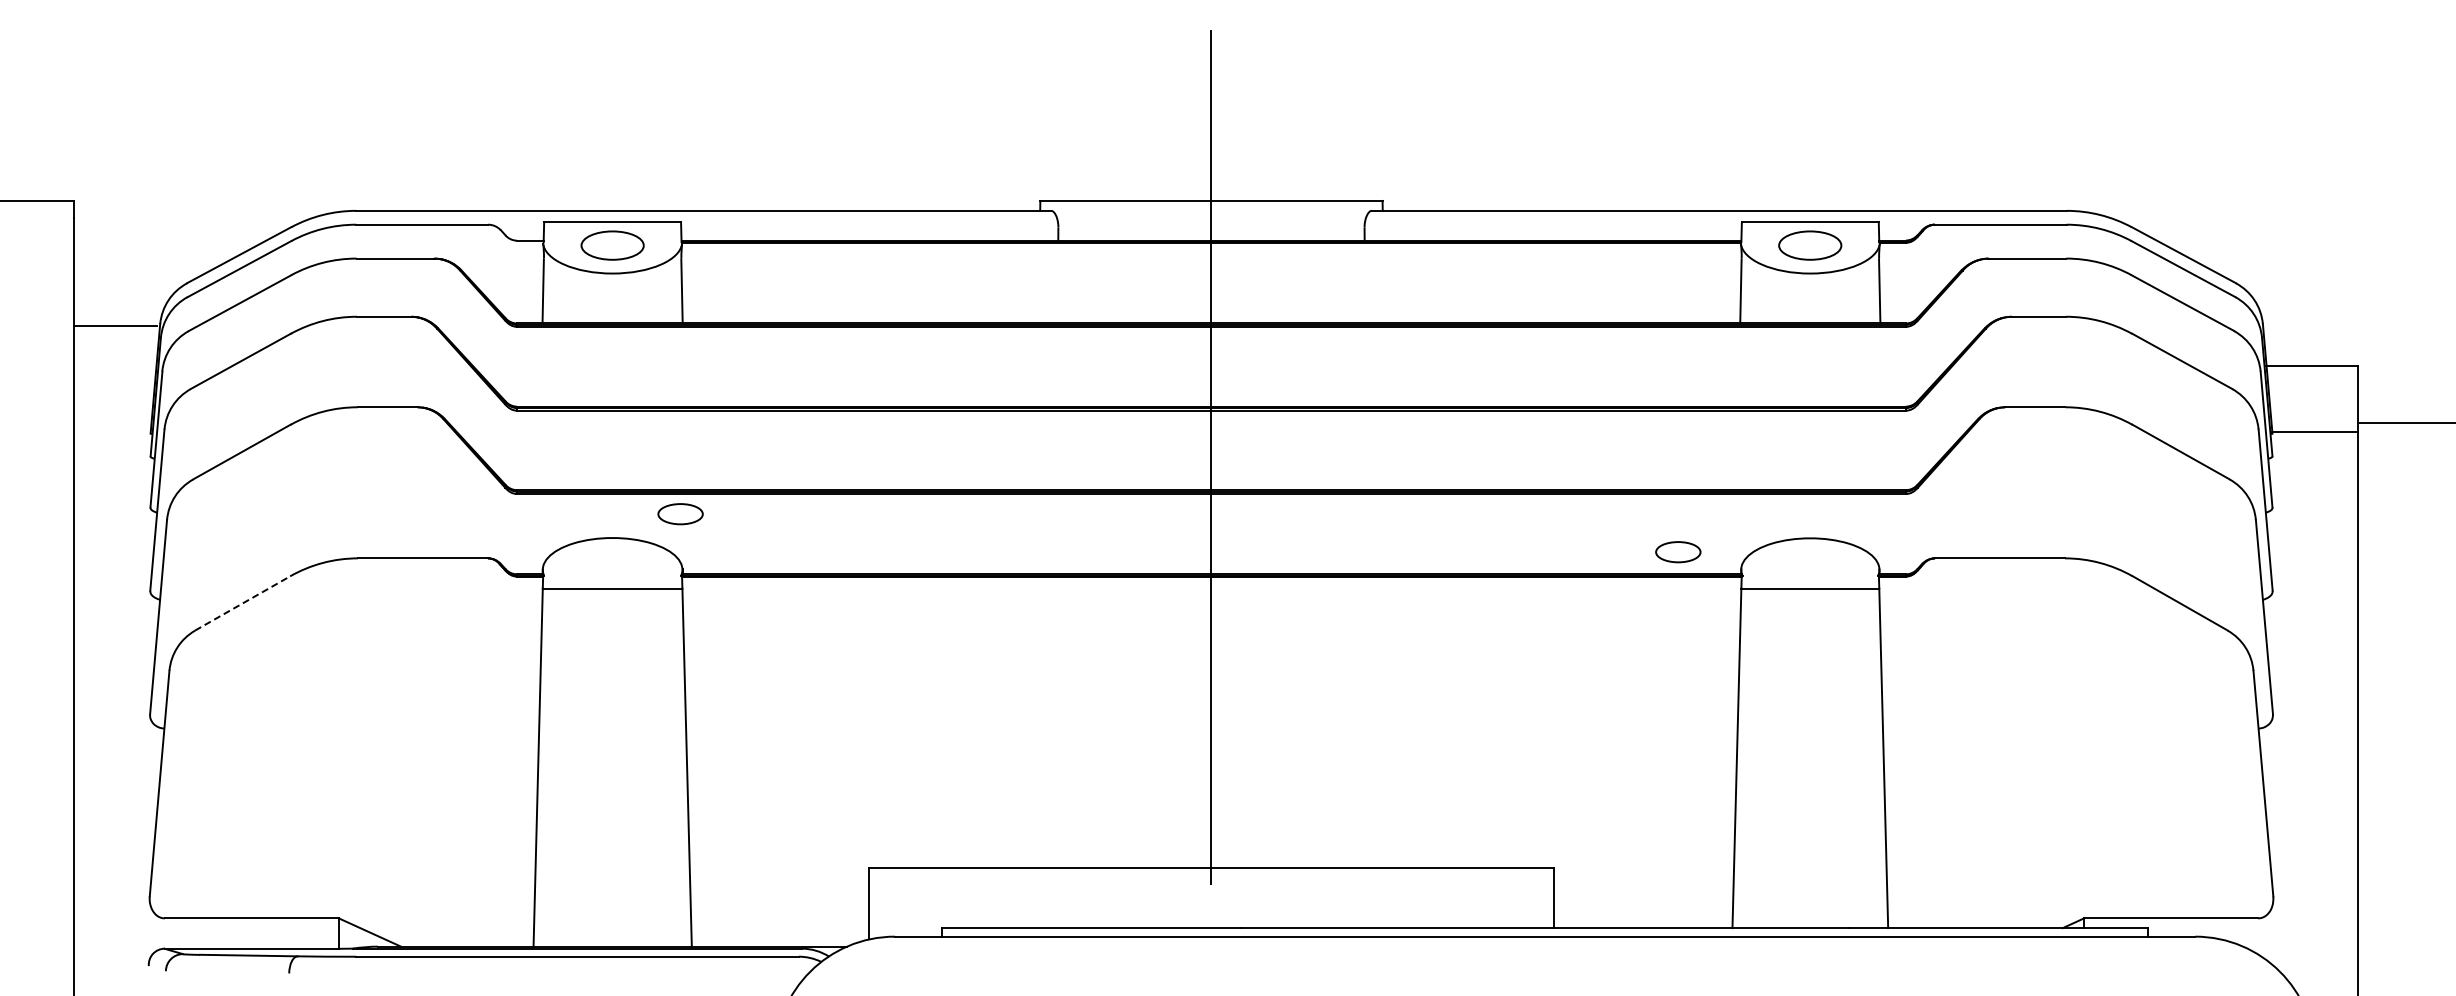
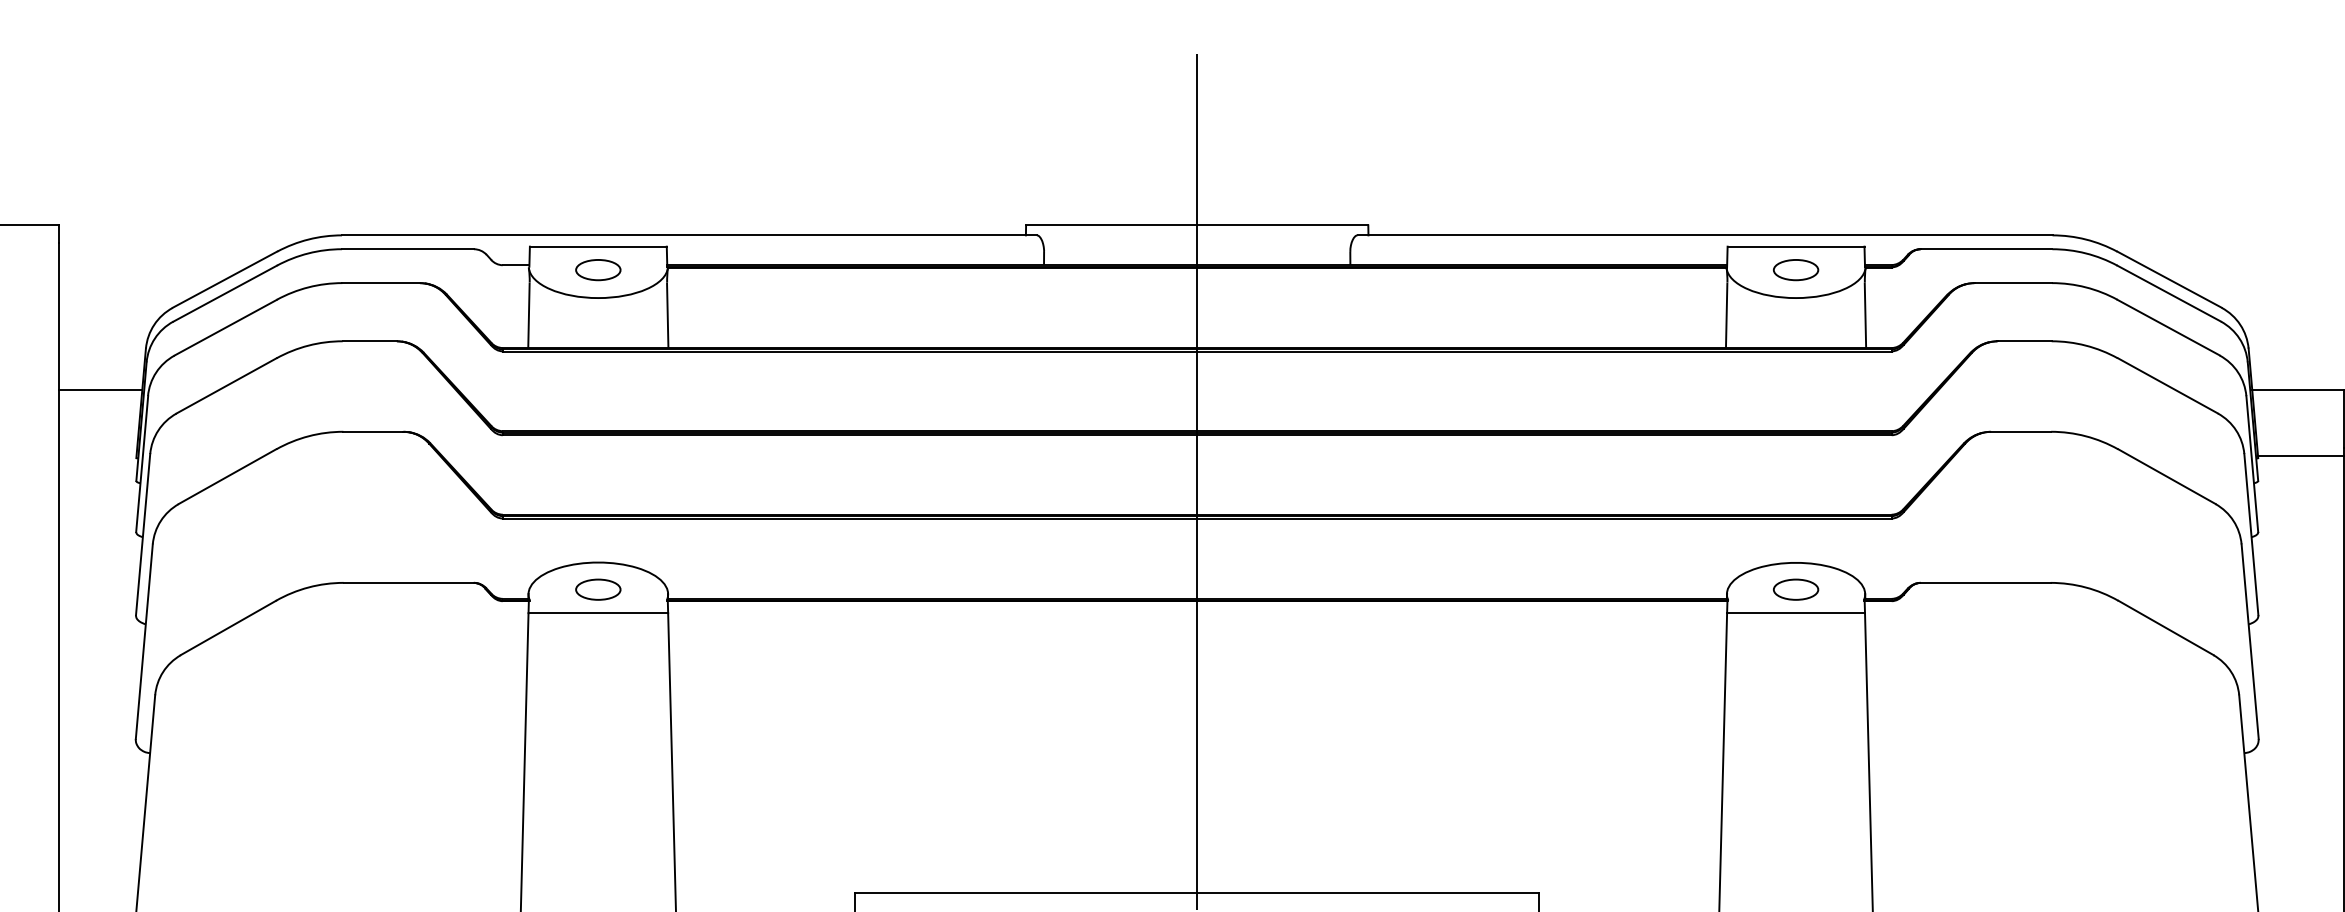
part: (612, 245) -> (598, 270), size x0.71
part: (1810, 245) -> (1796, 270), size x0.71
line: (114, 325) -> (100, 390), moved
part: (680, 514) -> (598, 590), moved
part: (1678, 552) -> (1796, 590), moved
line: (242, 603) -> (228, 628), dashed -> solid

